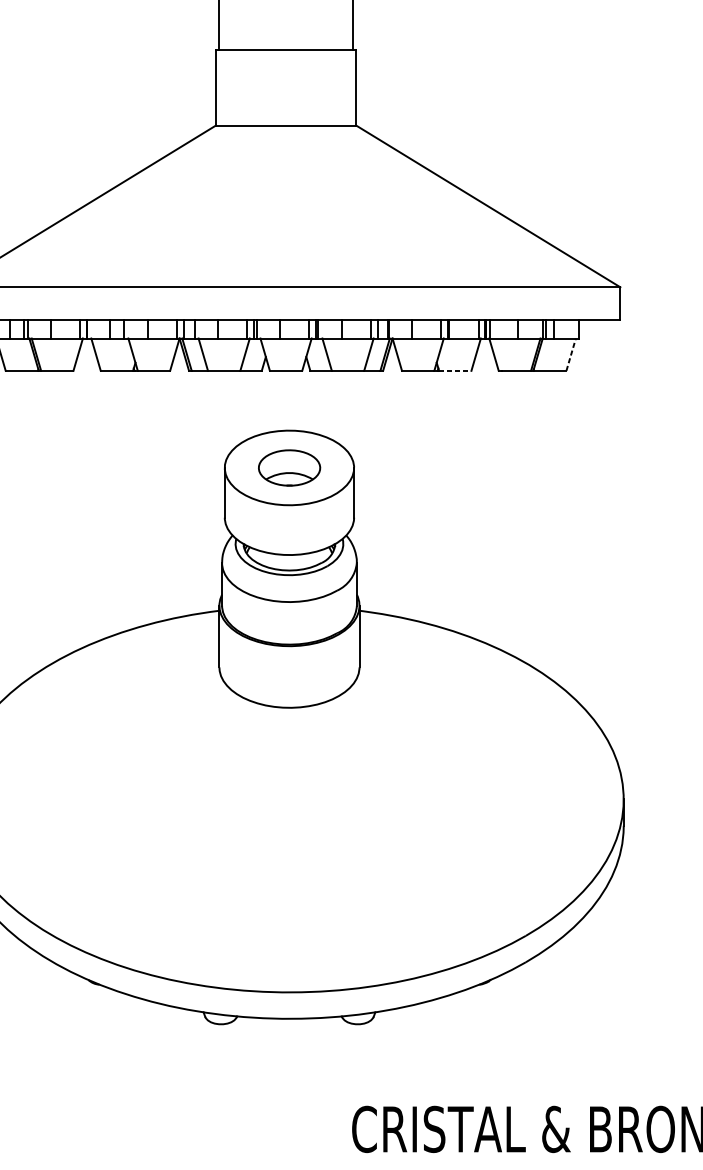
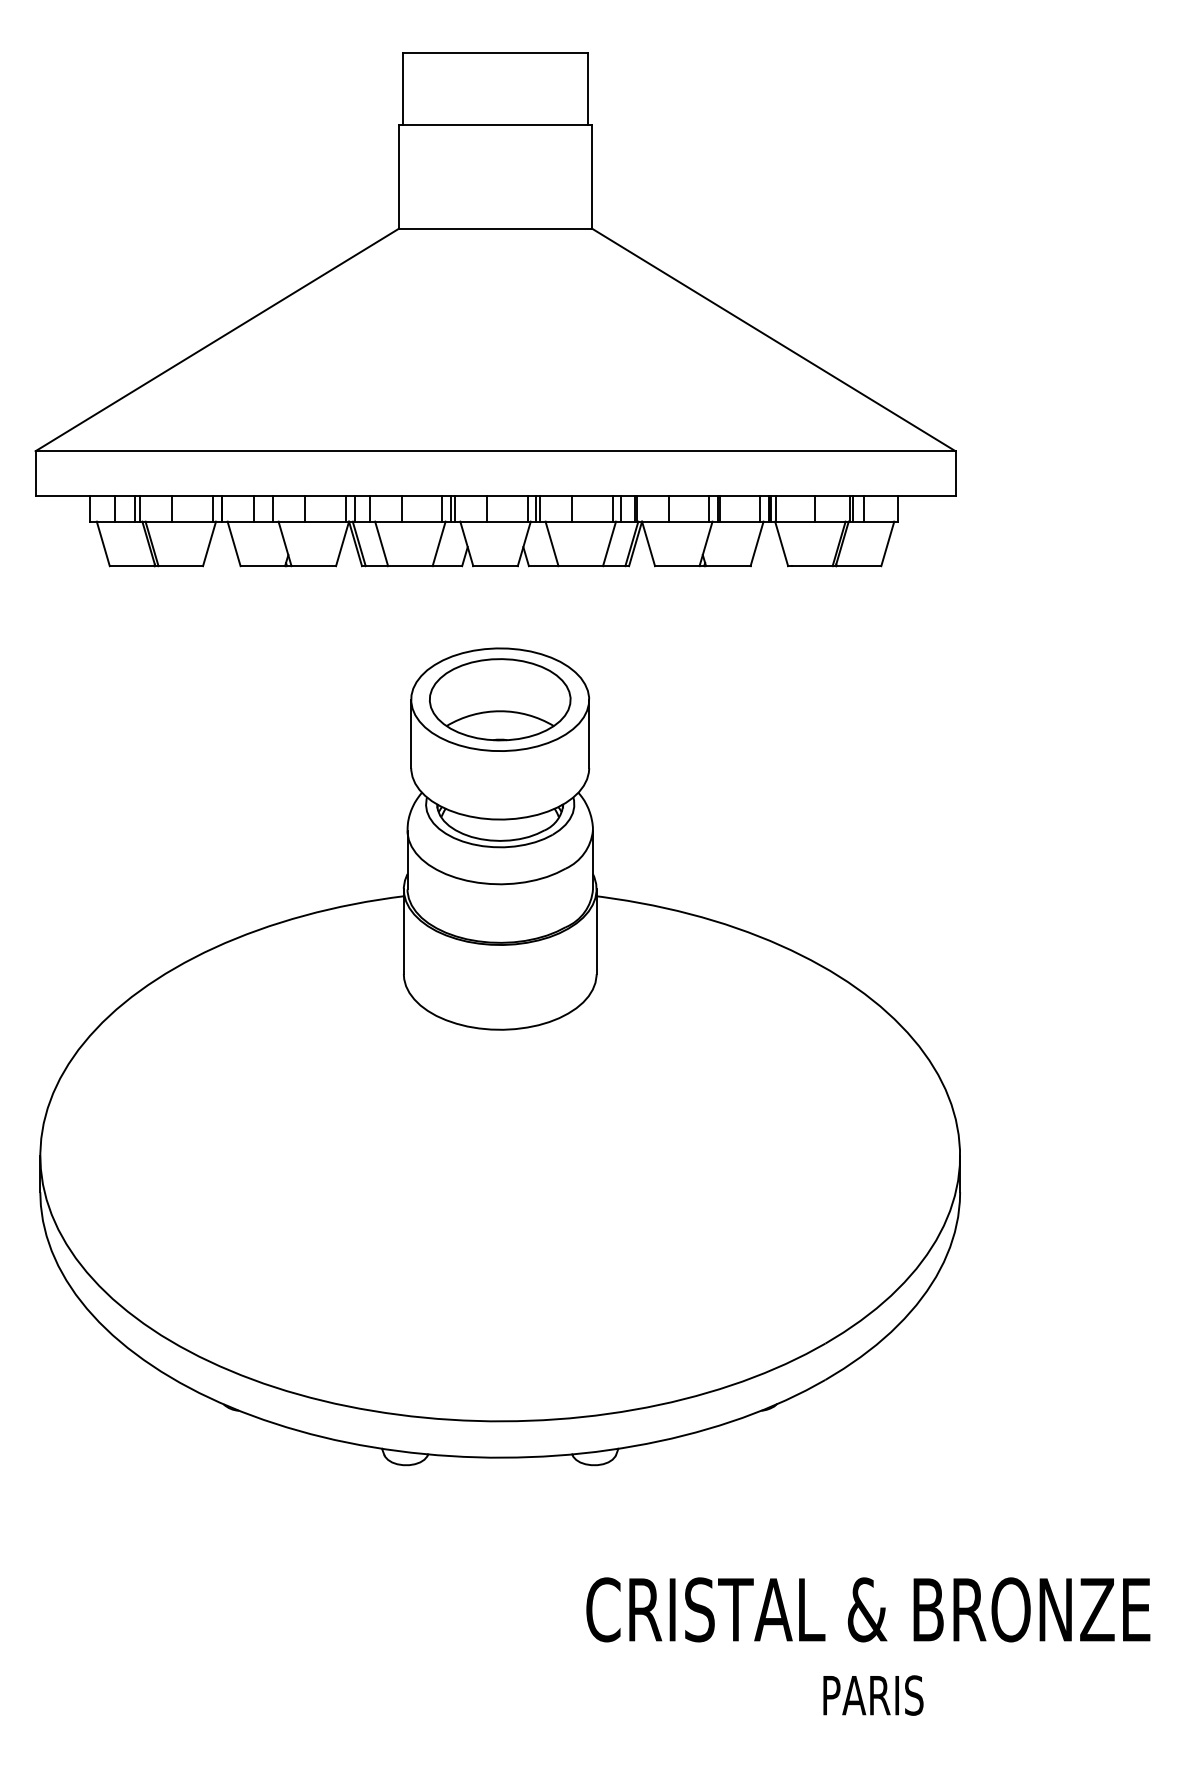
line: (570, 354) -> (887, 543), dashed -> solid
line: (455, 371) -> (728, 566), dashed -> solid
part: (289, 467) -> (500, 699), size x1.67

